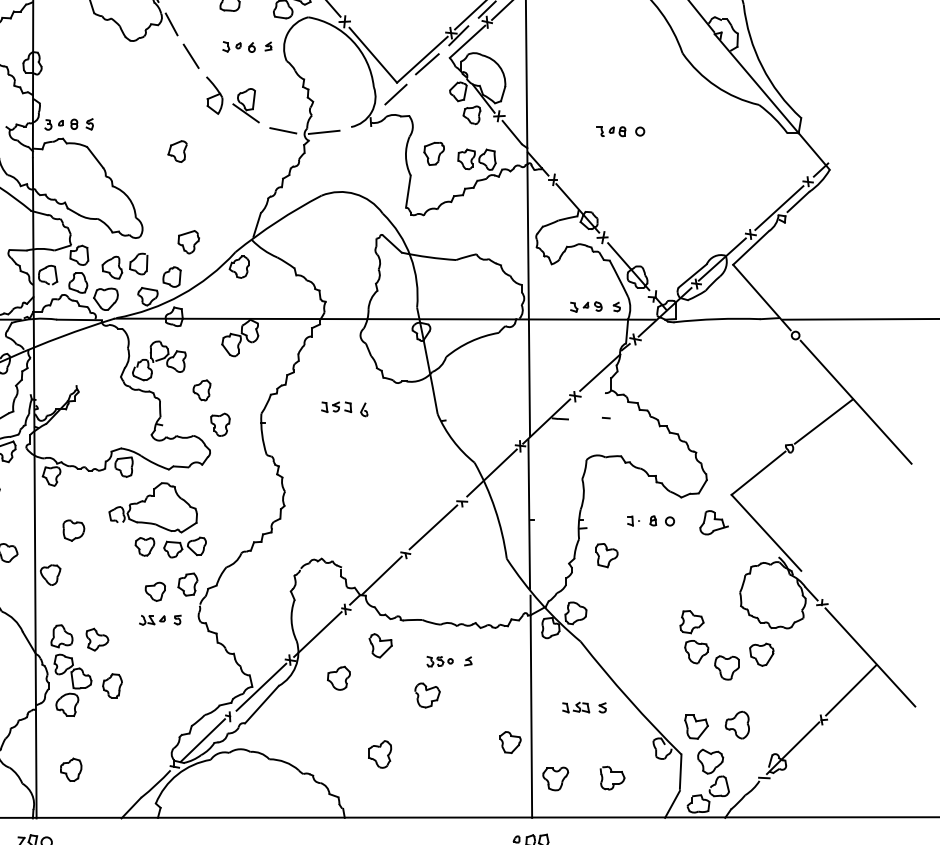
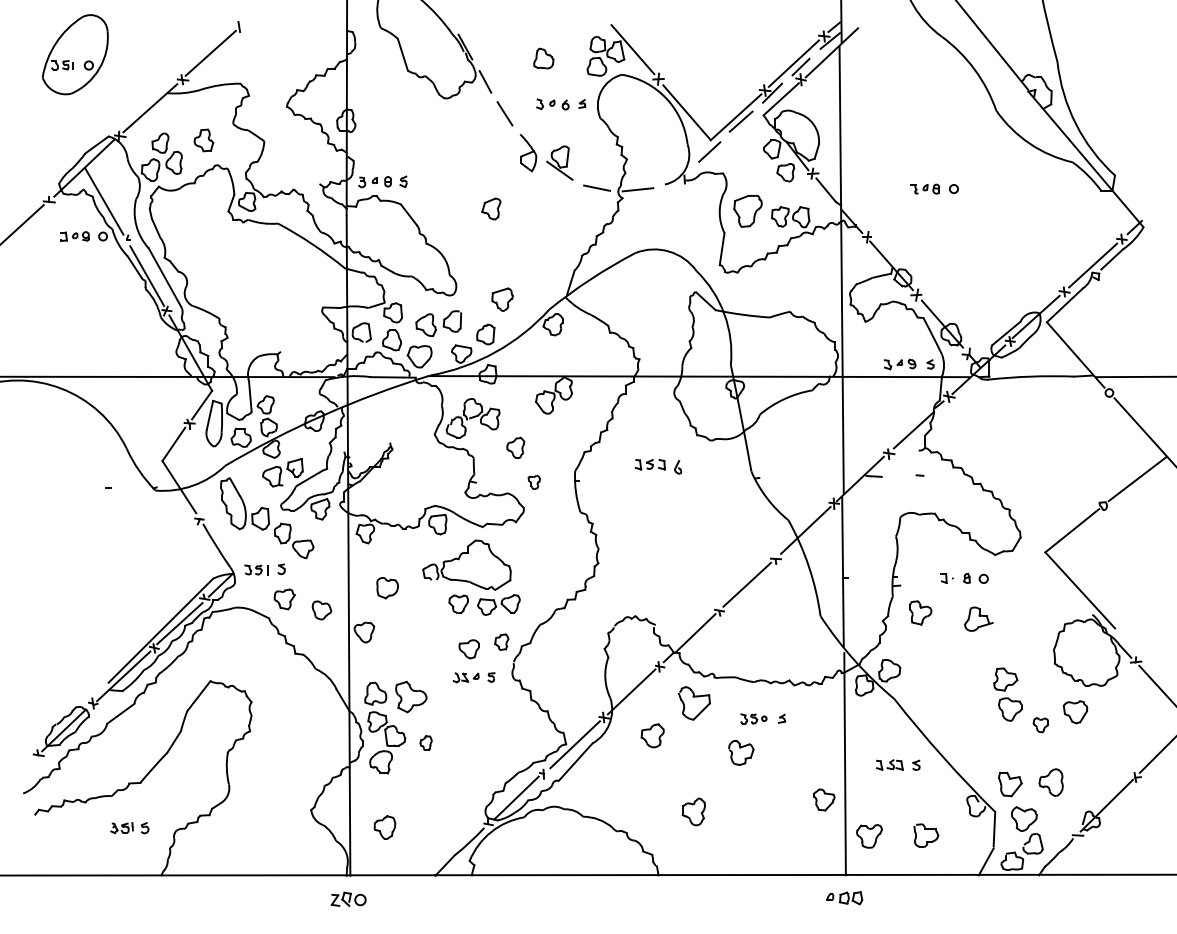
part: (433, 154) -> (747, 211), size x1.4
part: (220, 425) -> (534, 482), size x0.6
part: (713, 522) -> (978, 618), moved
part: (187, 585) -> (501, 642), size x0.7
part: (96, 640) -> (410, 697), size x1.4
part: (380, 645) -> (694, 702), size x1.4
part: (726, 667) -> (1040, 724), size x0.6
part: (111, 685) -> (425, 742), size x0.6

